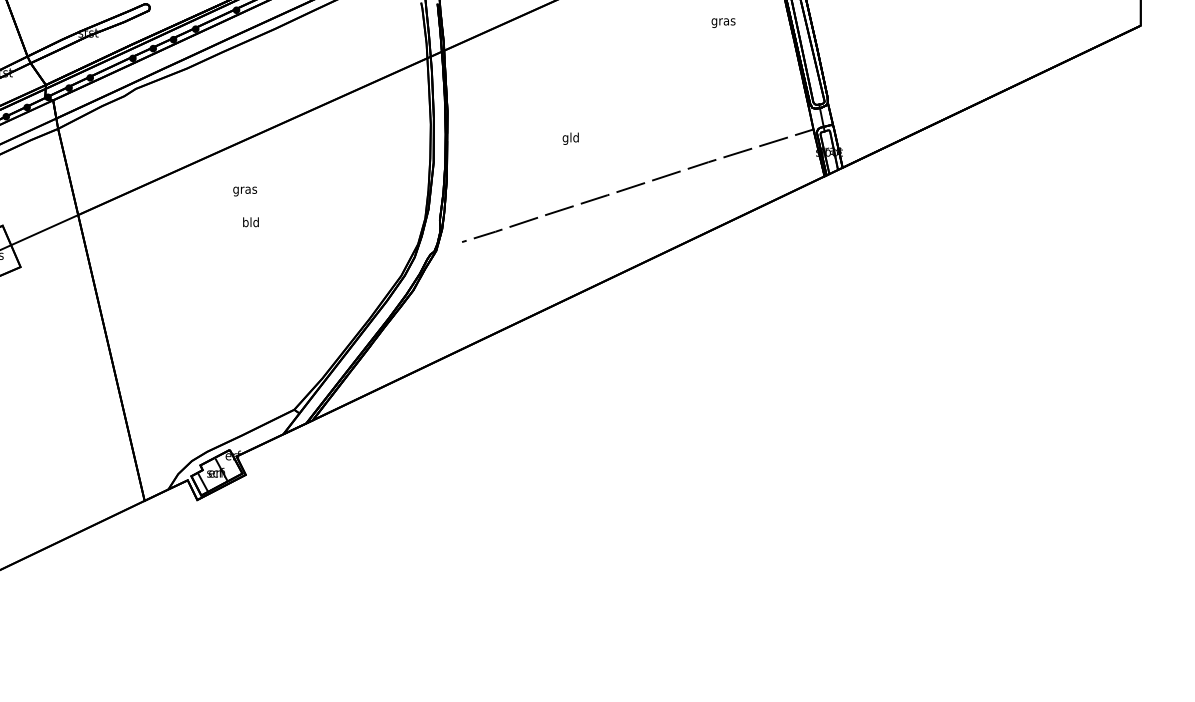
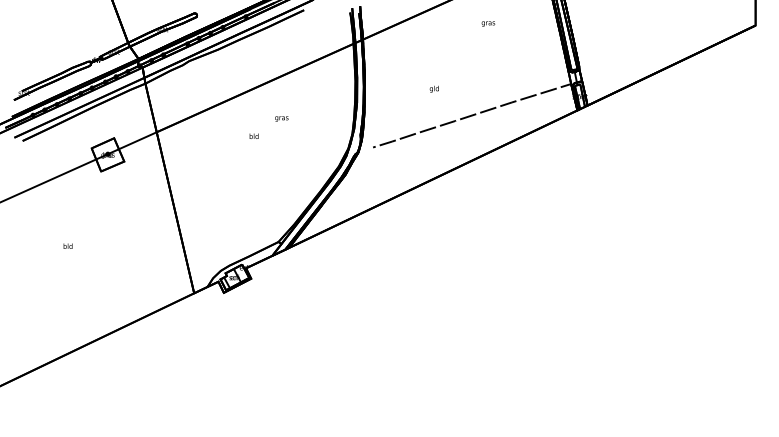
text: (723, 22) -> (488, 23), moved
text: (244, 190) -> (281, 118), moved

